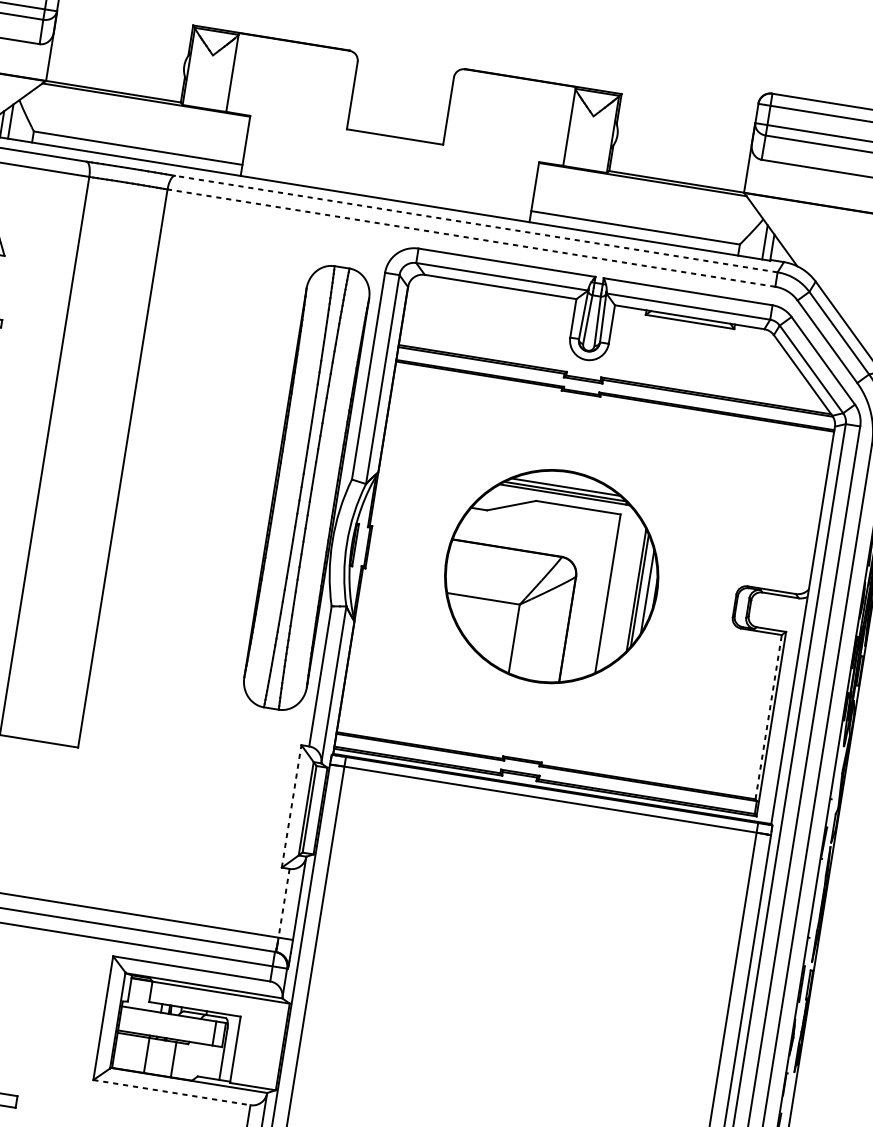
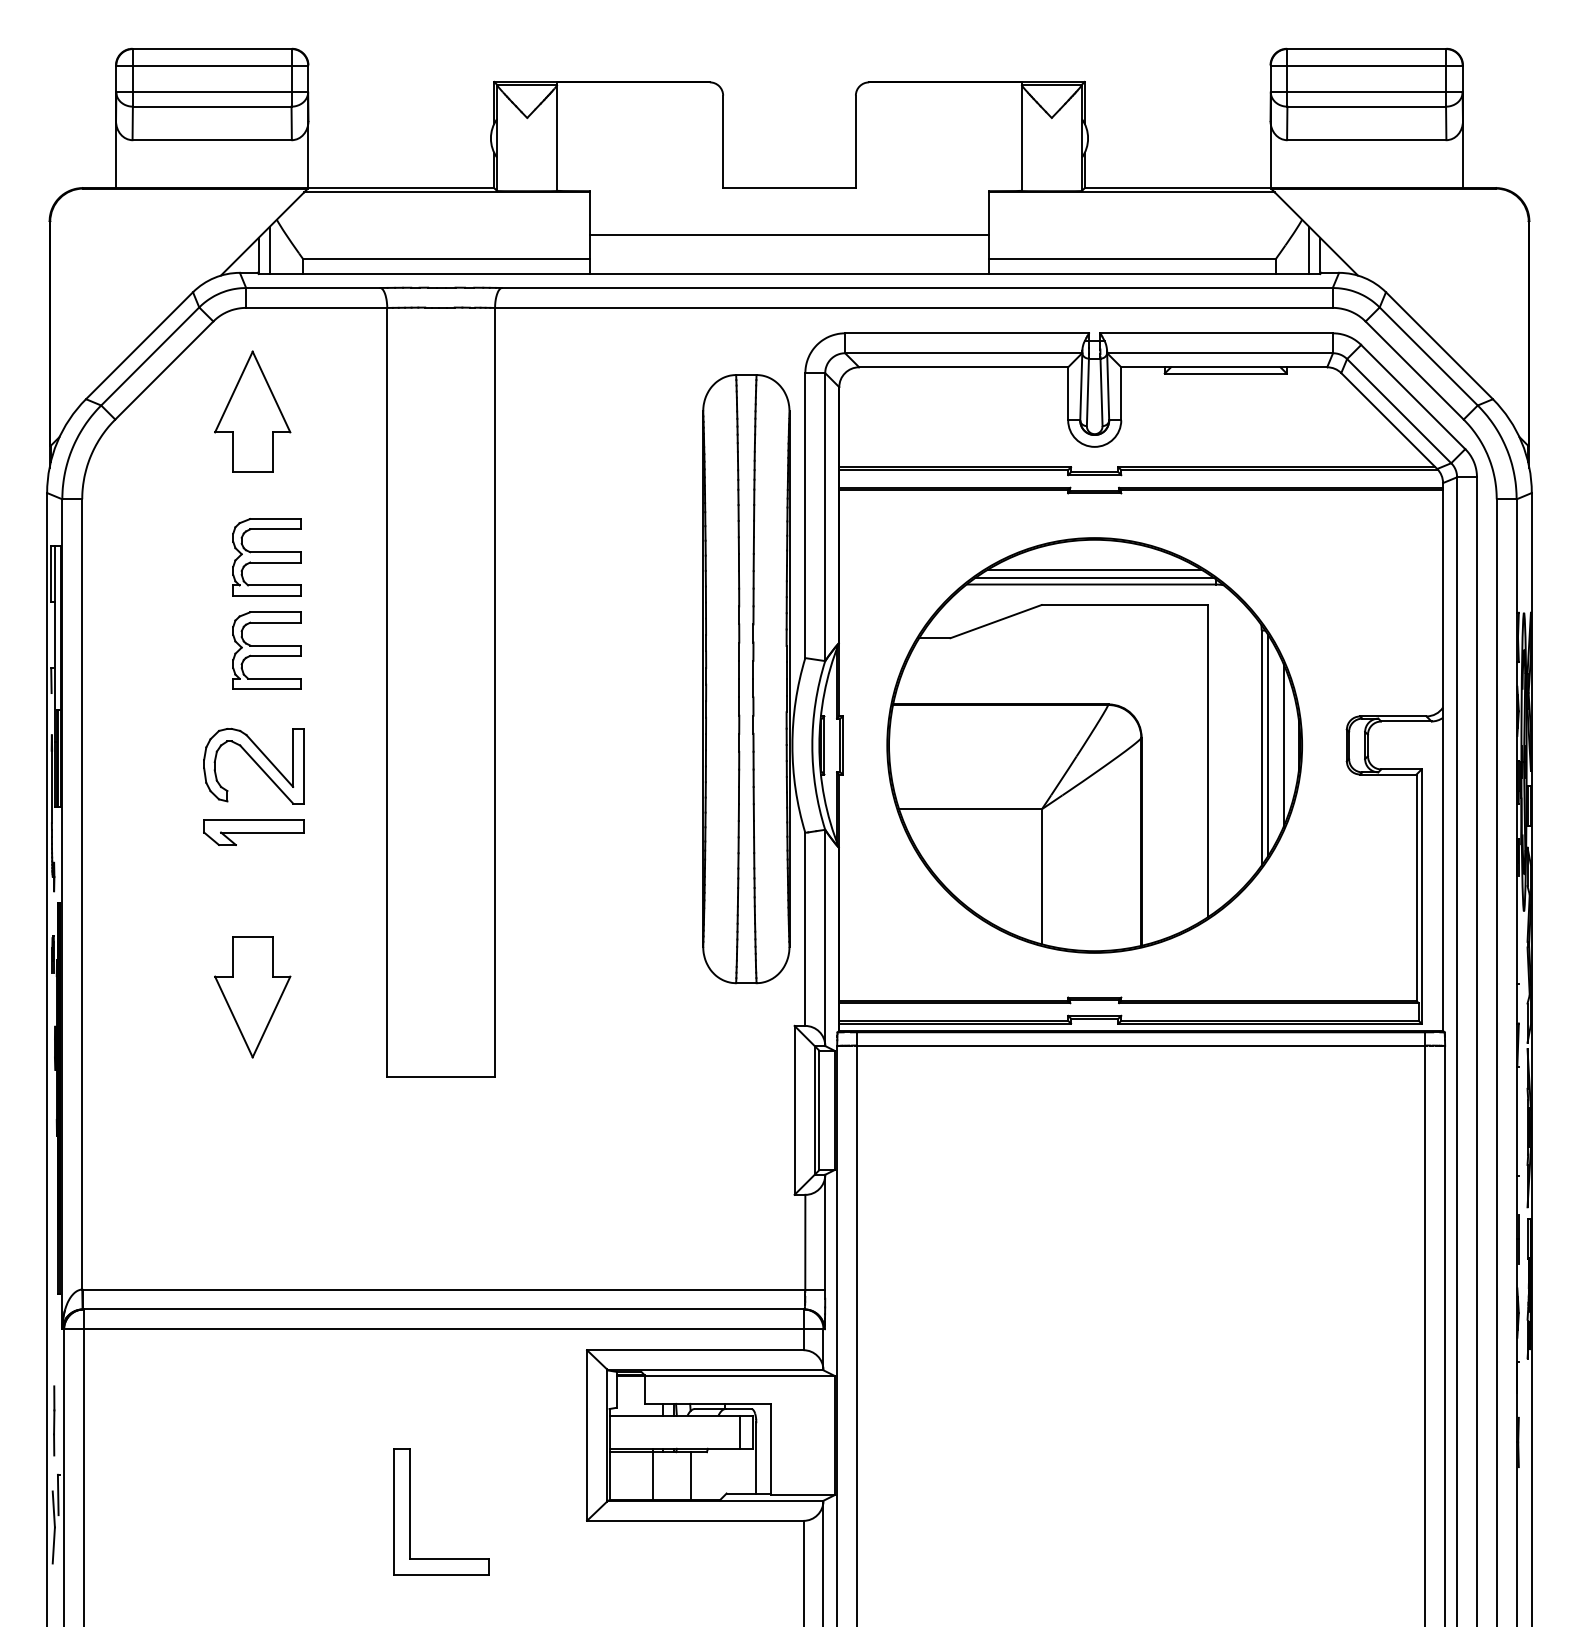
line: (389, 170) -> (789, 234), added
line: (475, 224) -> (916, 288), dashed -> solid
line: (471, 237) -> (913, 307), dashed -> solid
part: (551, 576) -> (1094, 745), size x1.43
line: (768, 716) -> (1416, 887), dashed -> solid
line: (291, 805) -> (794, 1109), dashed -> solid
line: (284, 904) -> (805, 1243), dashed -> solid
line: (172, 1092) -> (695, 1520), dashed -> solid

